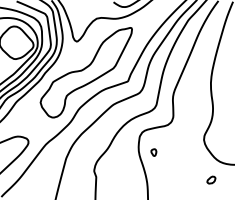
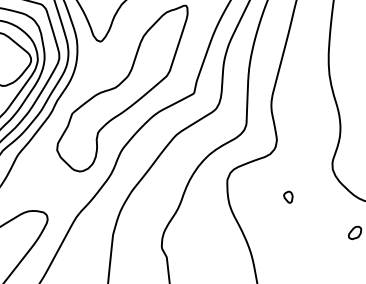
part: (153, 152) -> (287, 197), moved

